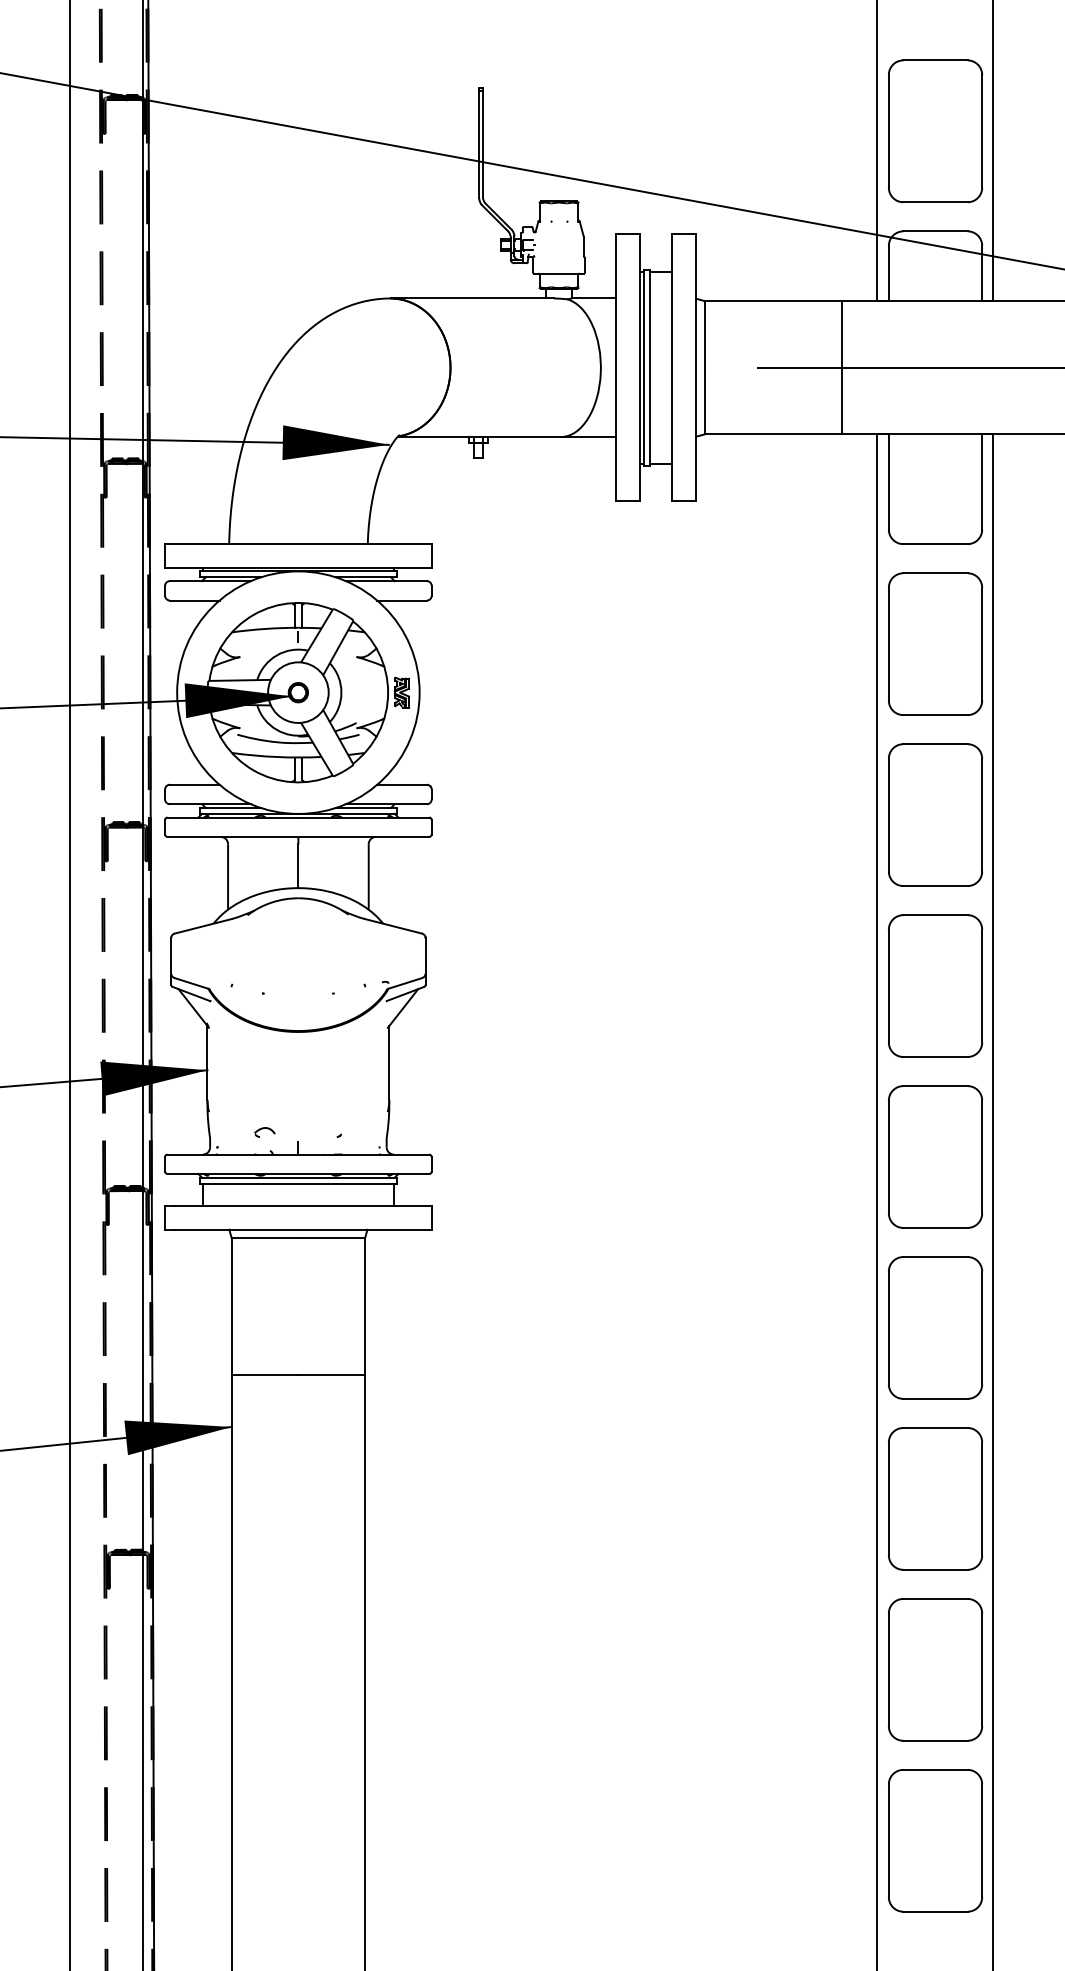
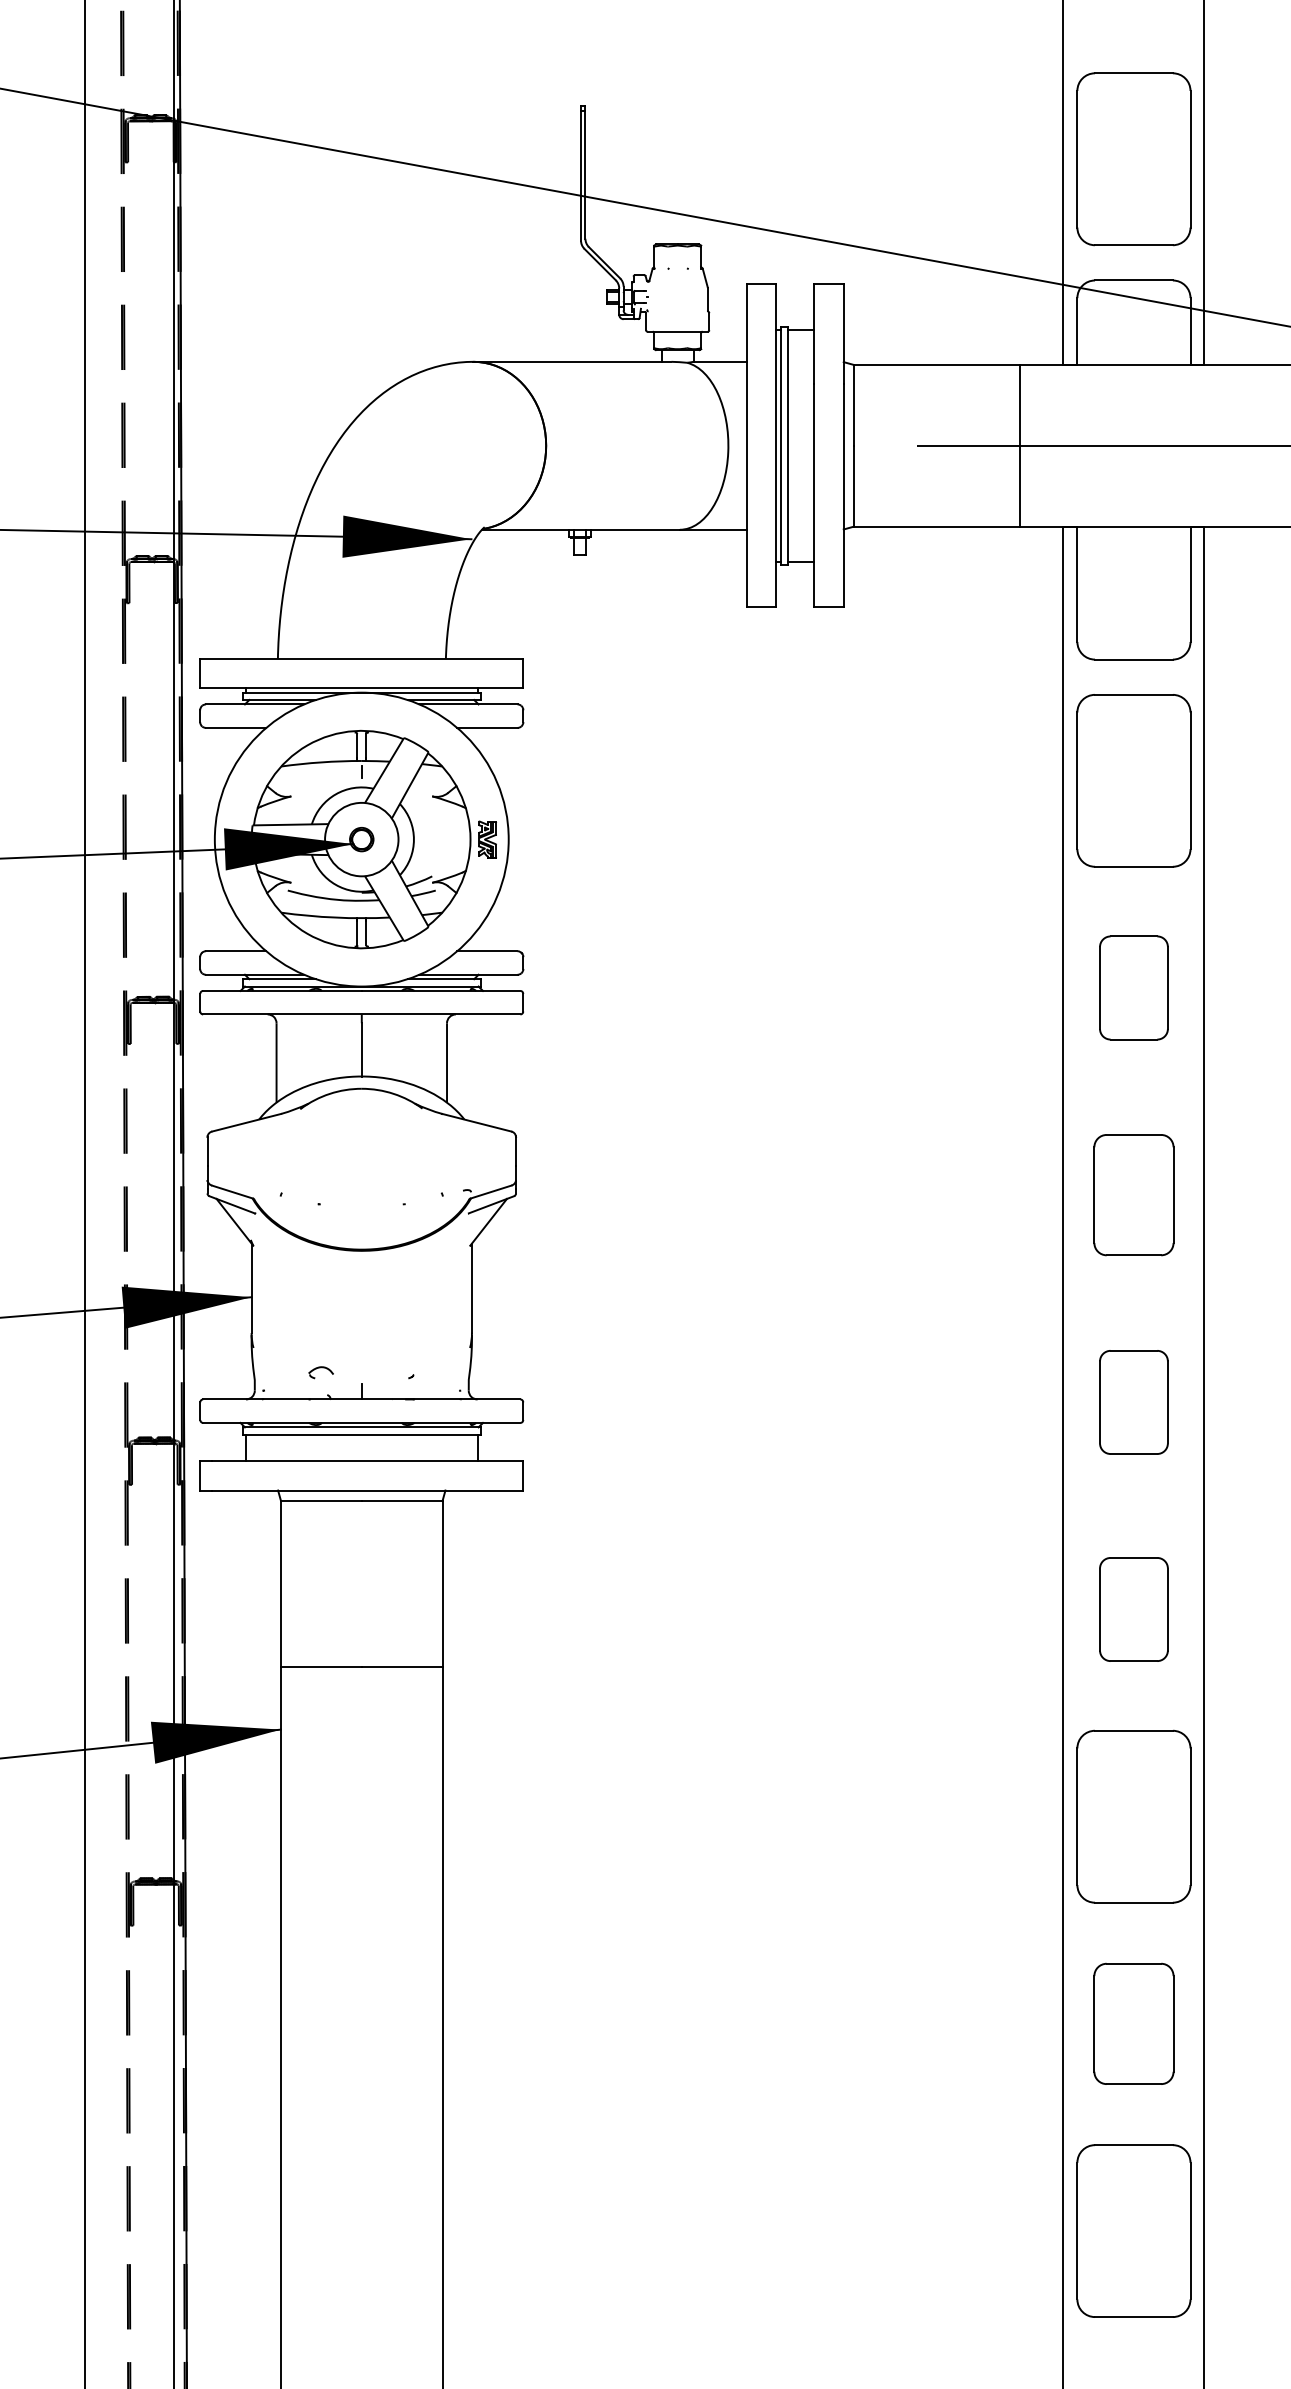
part: (935, 814) -> (1133, 987), size x0.6
part: (935, 985) -> (1133, 1194), size x0.7
part: (935, 1157) -> (1133, 1402), size x0.6
part: (935, 1327) -> (1133, 1609), size x0.6
part: (935, 1669) -> (1133, 2023), size x0.7

